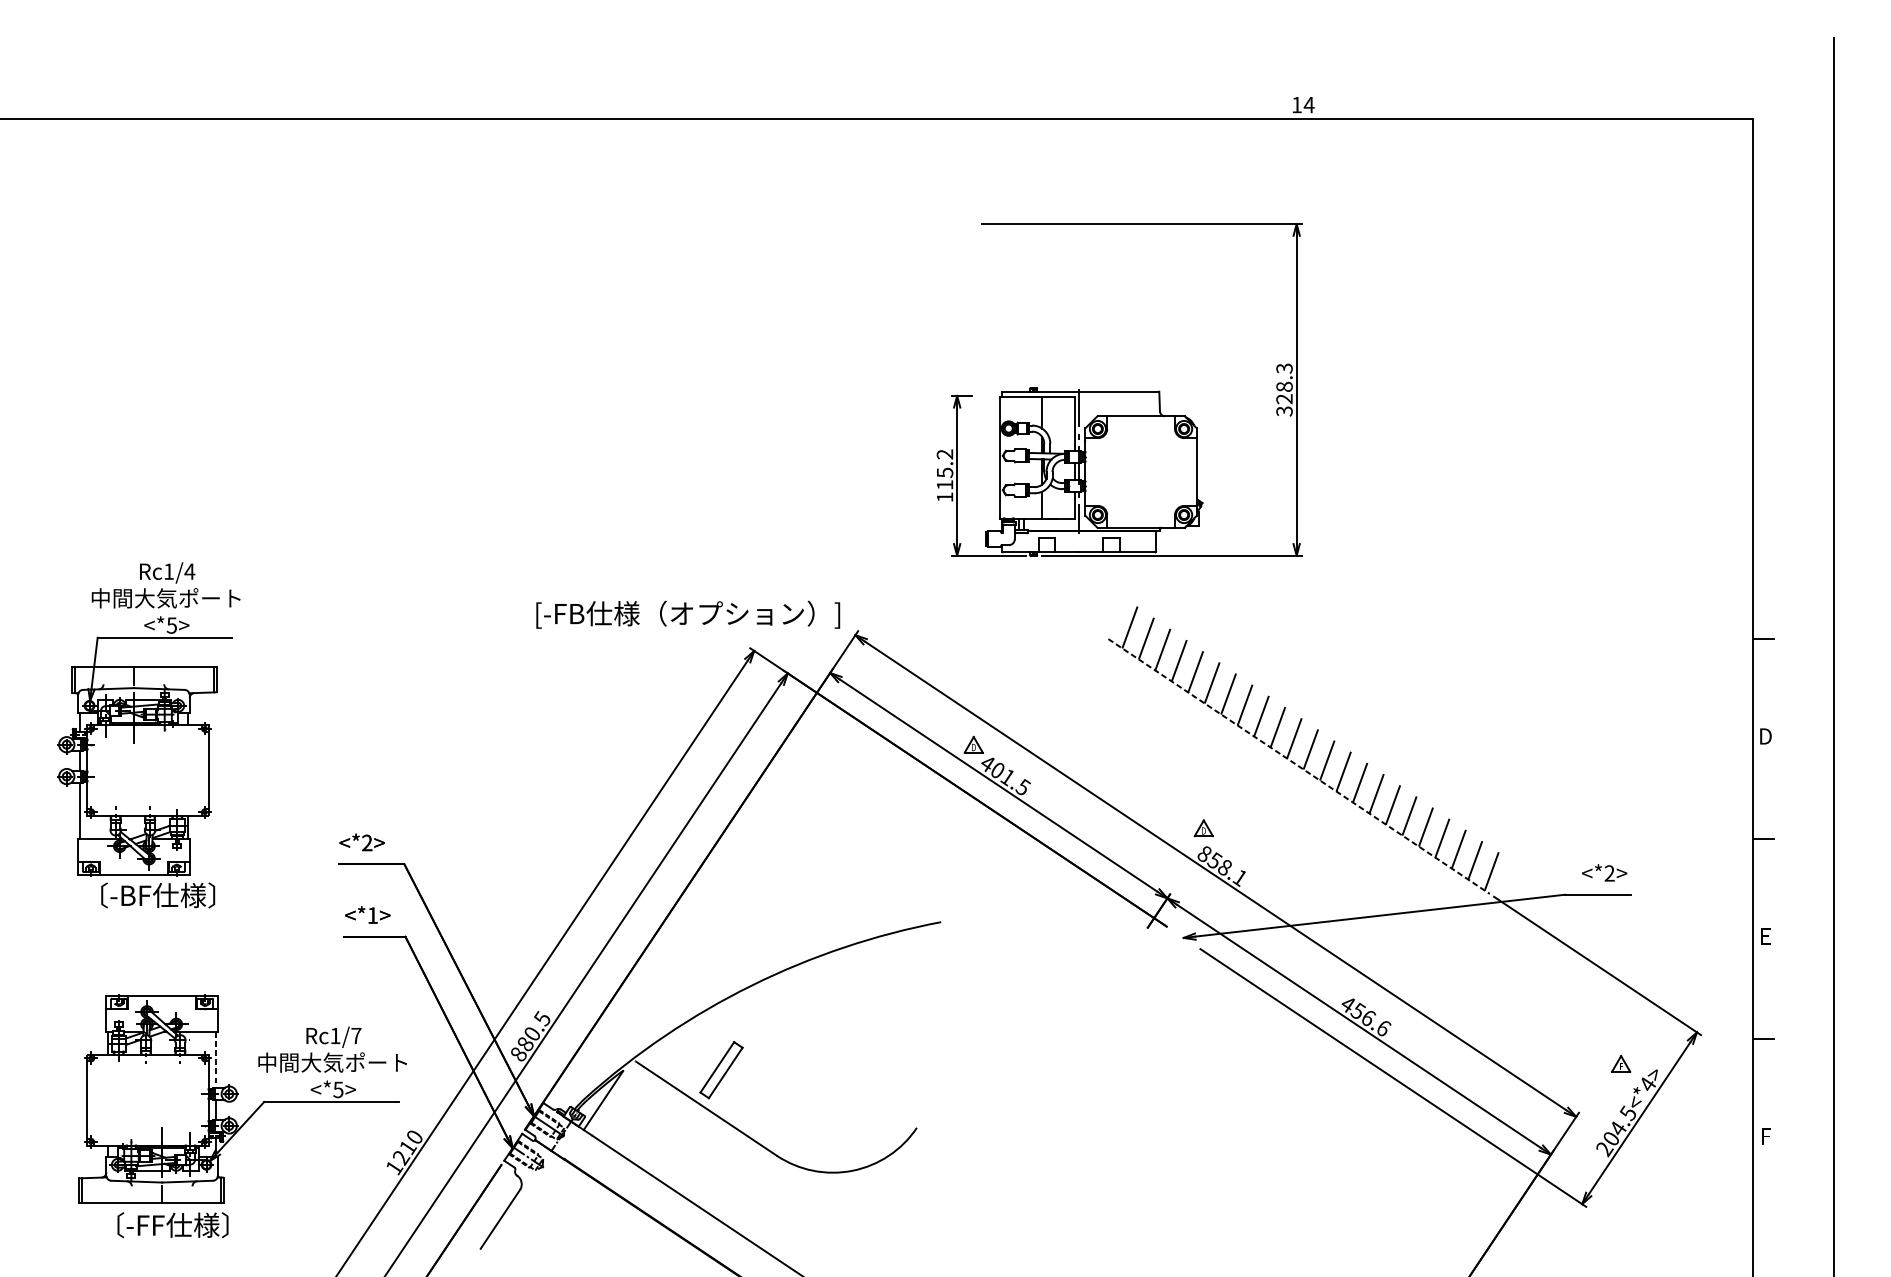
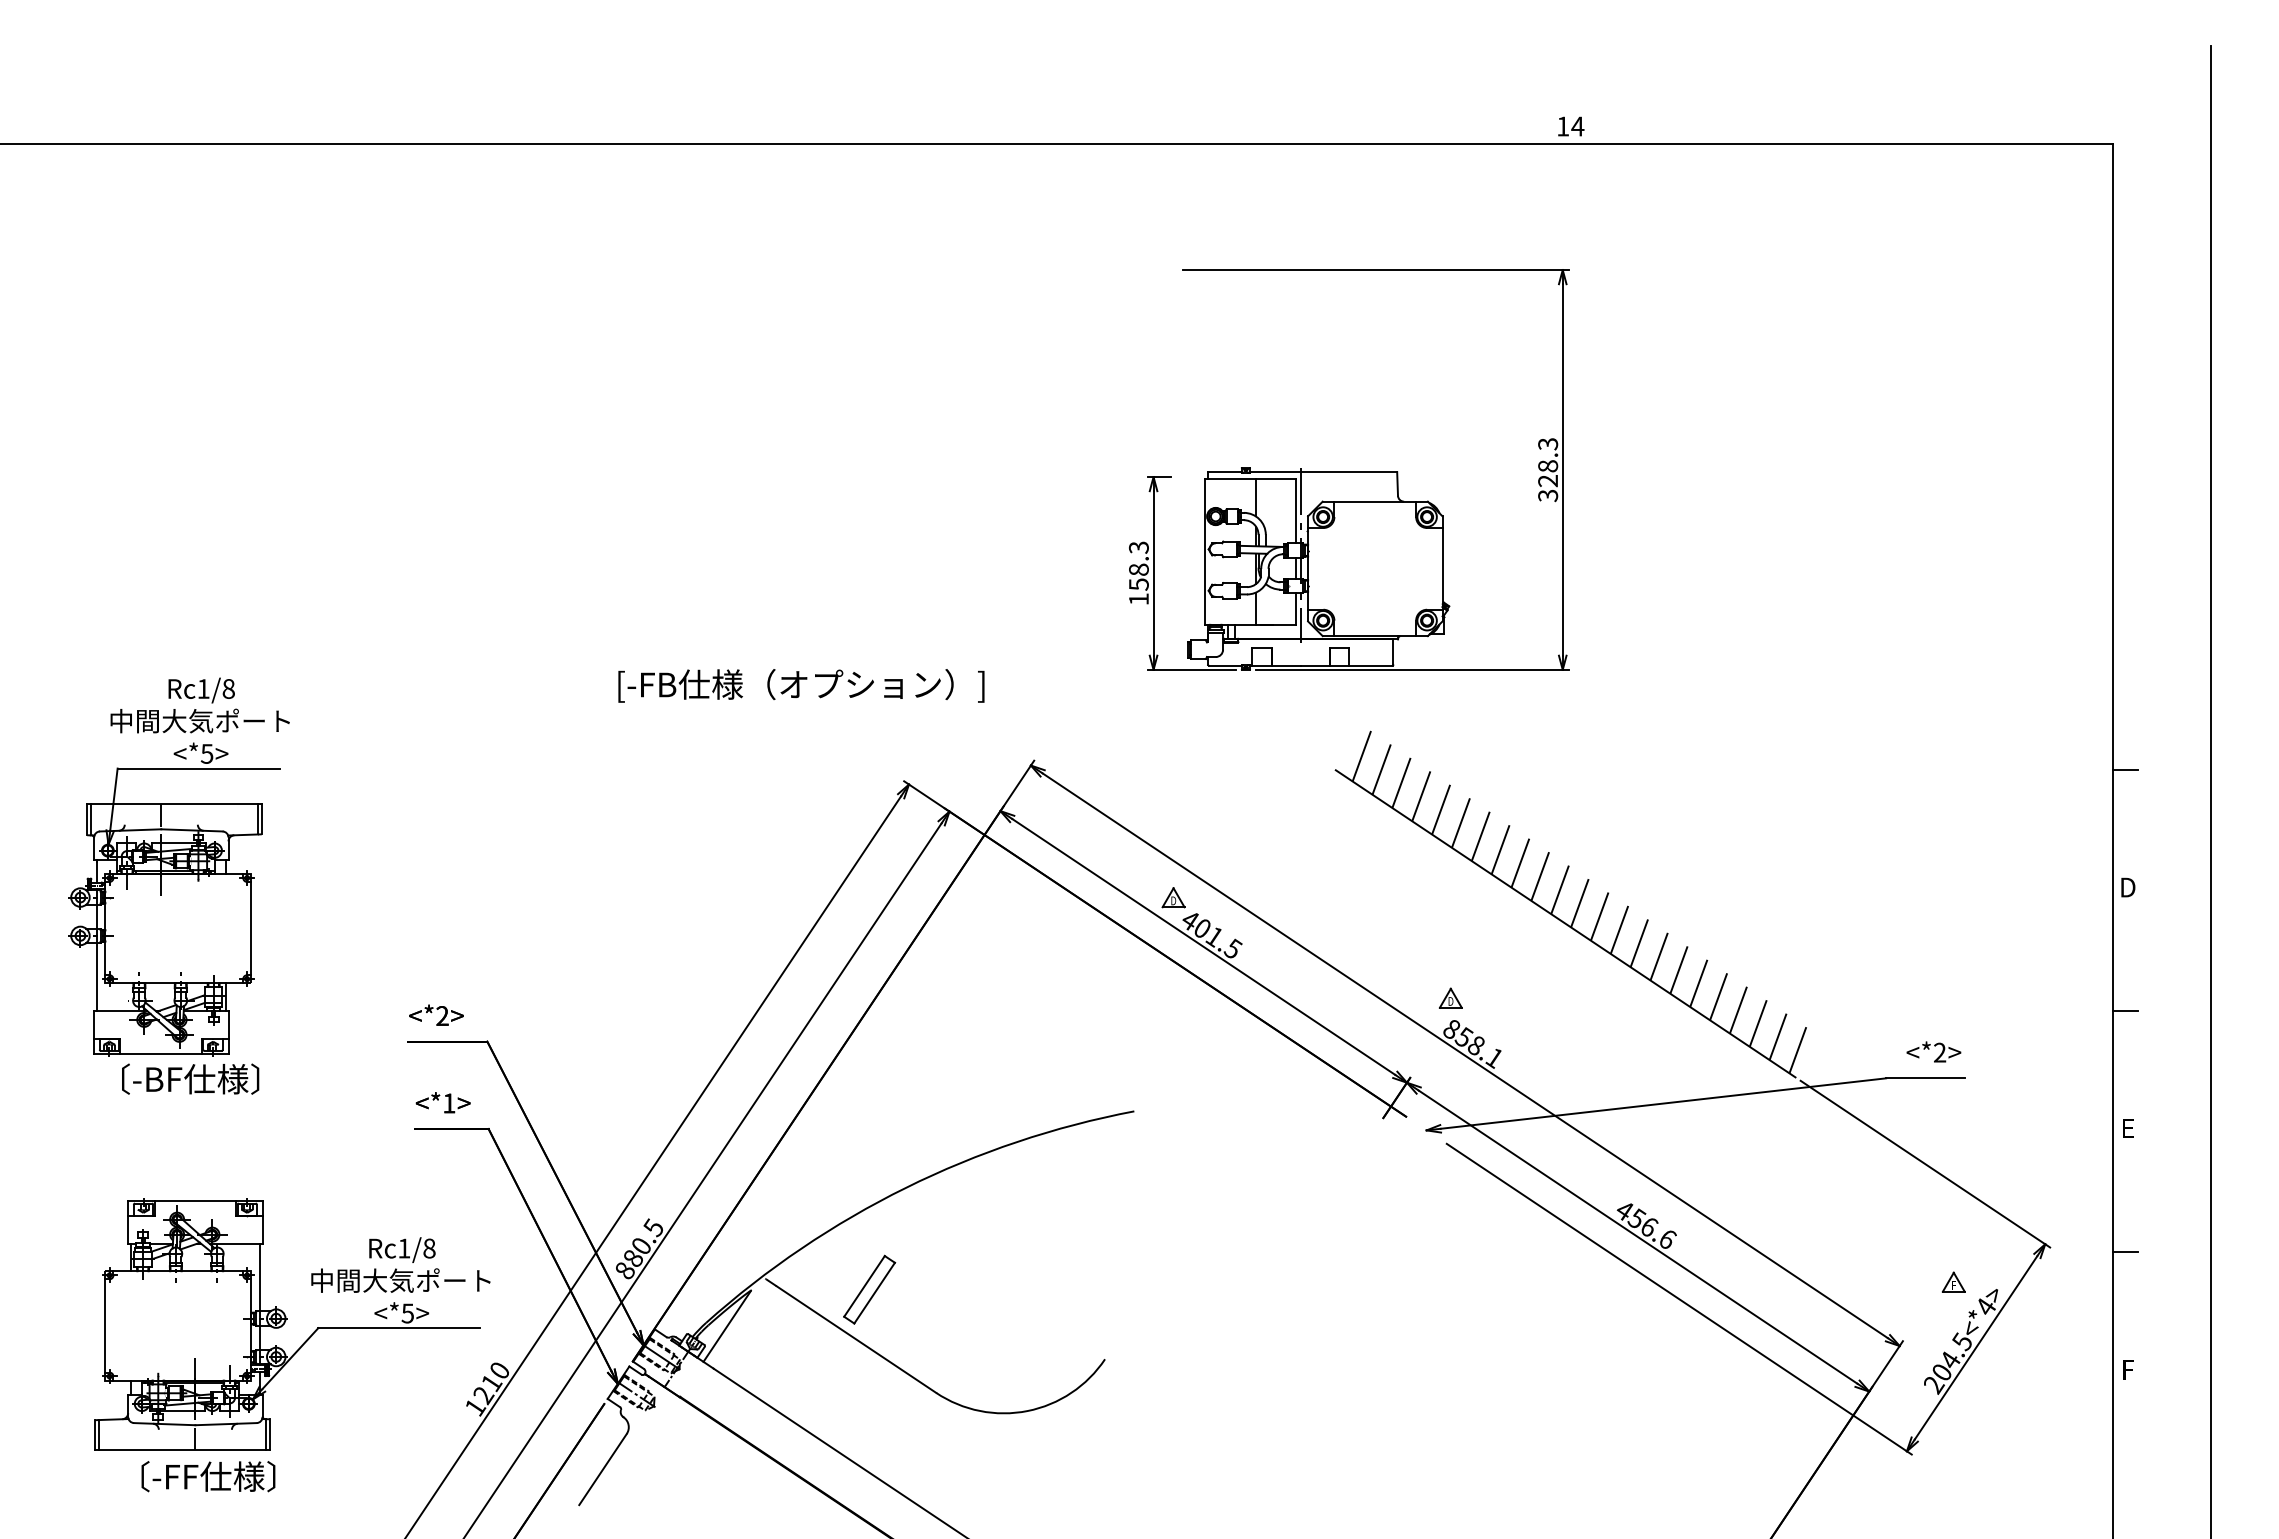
text: (944, 469) -> (1138, 565), 115.2 -> 158.3
text: (189, 571) -> (228, 688), Rc1/4 -> Rc1/8
text: (688, 614) -> (801, 685), moved
line: (1299, 767) -> (1566, 924), dashed -> solid
text: (356, 1035) -> (429, 1248), Rc1/7 -> Rc1/8
line: (216, 1059) -> (260, 1277), dashed -> solid

